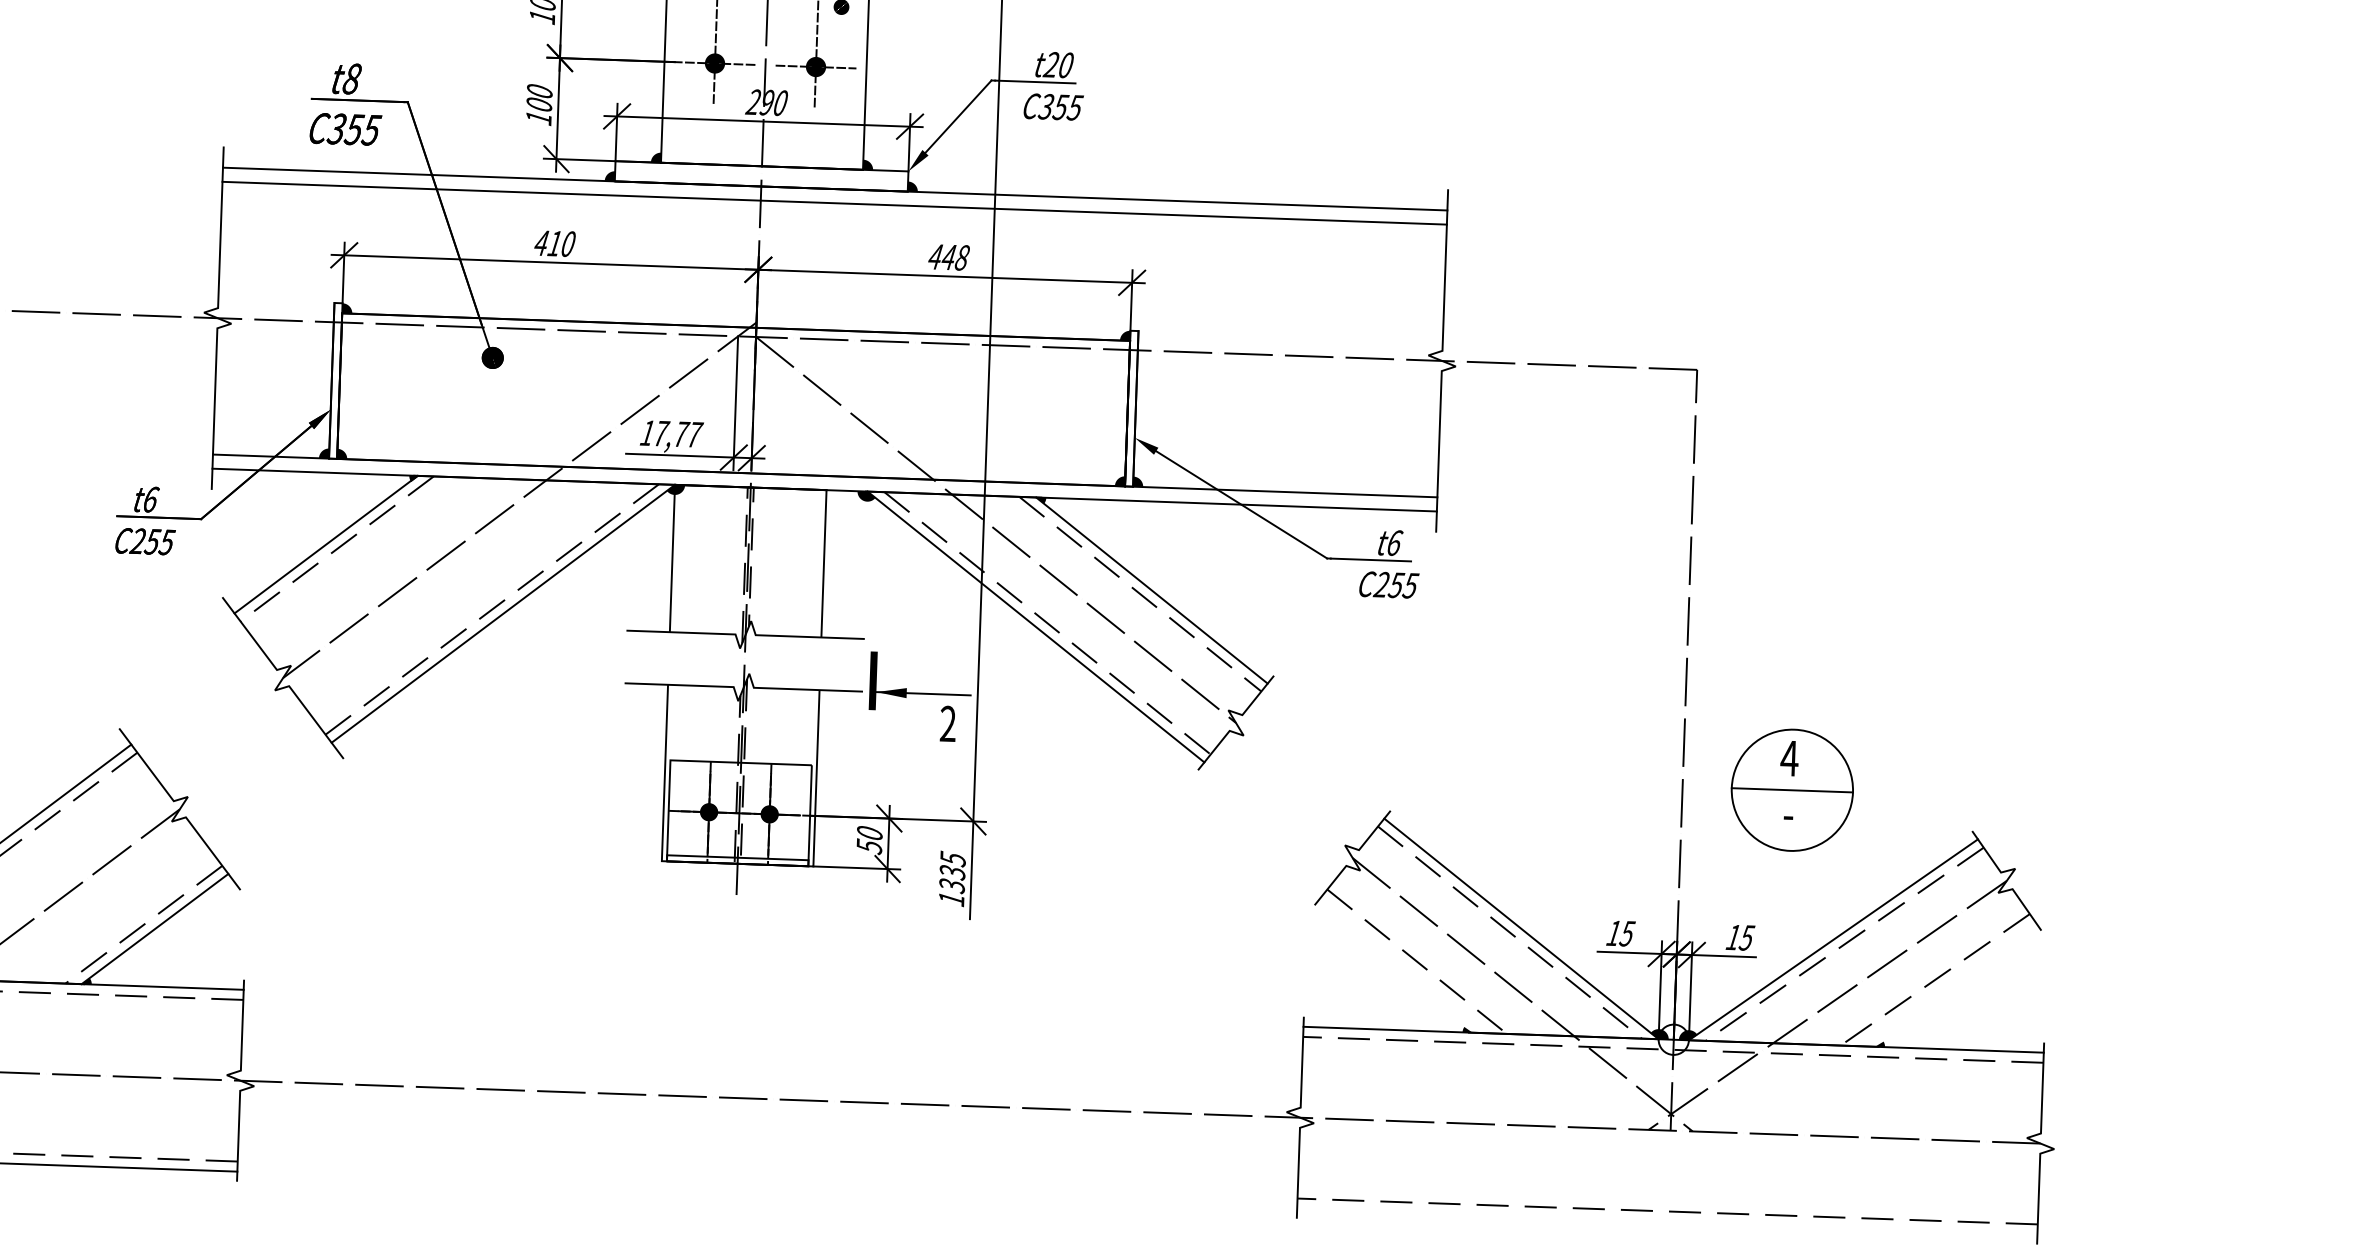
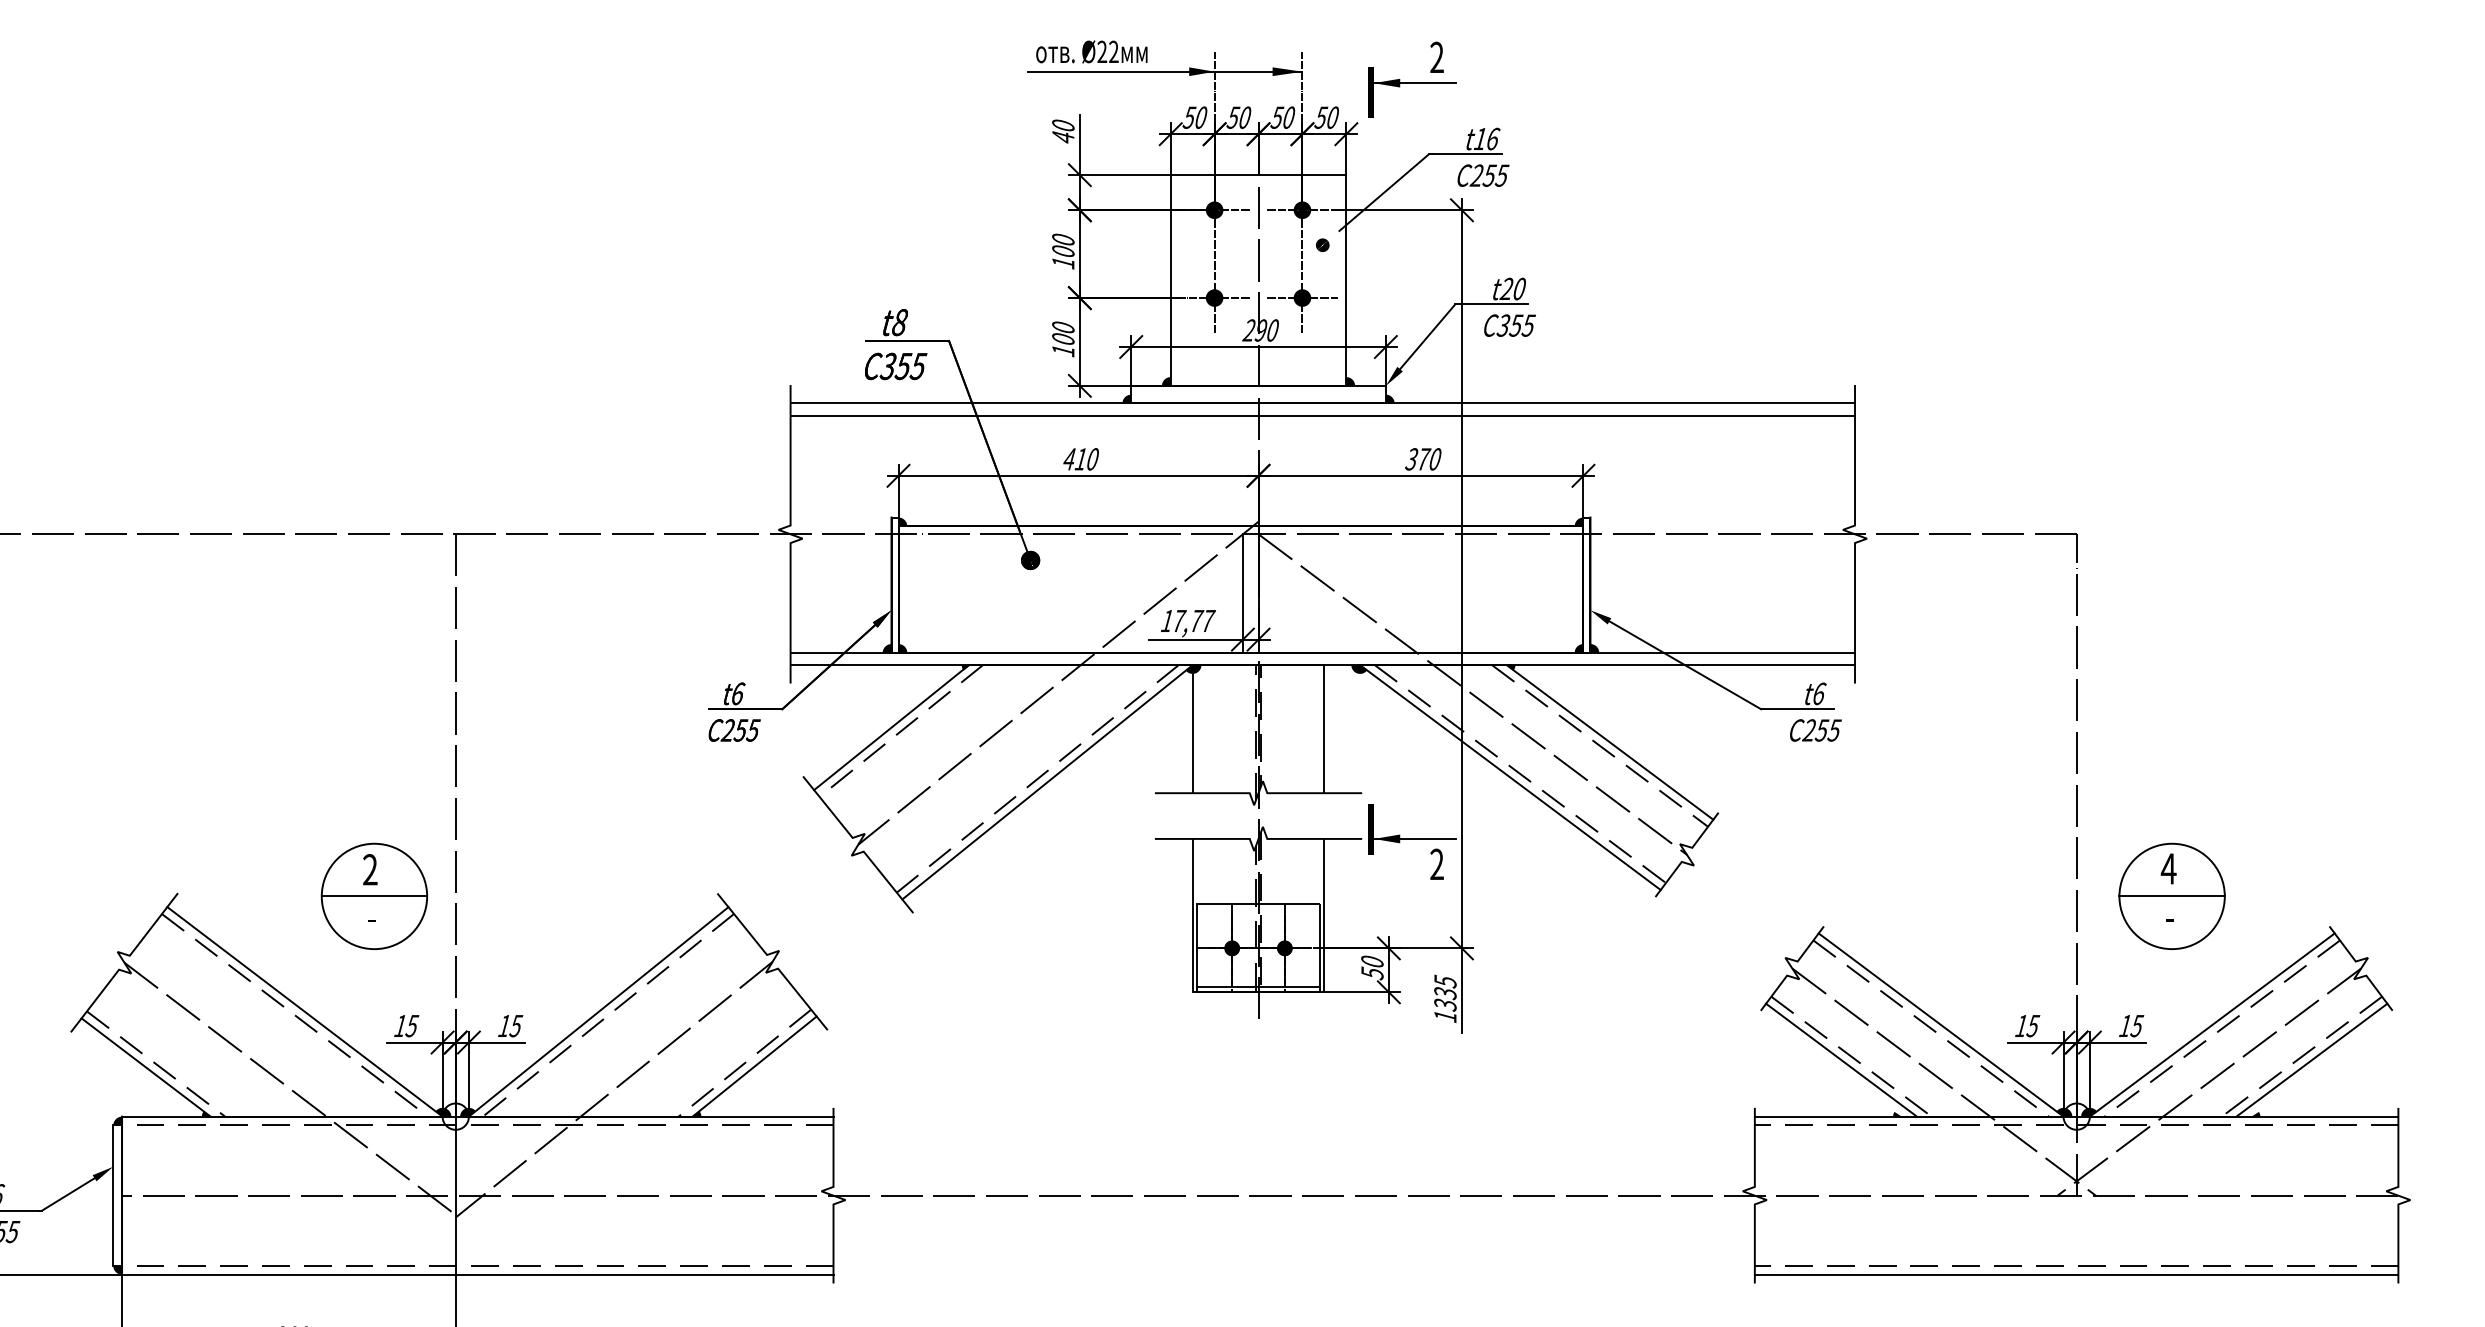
text: (948, 257) -> (1423, 459), 448 -> 370
line: (1405, 964) -> (1841, 1059), added
line: (1946, 983) -> (2311, 1059), added
line: (1667, 1221) -> (2076, 1274), added

